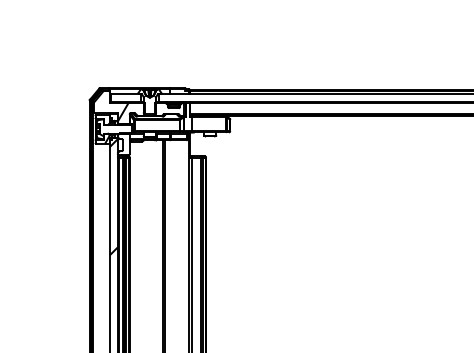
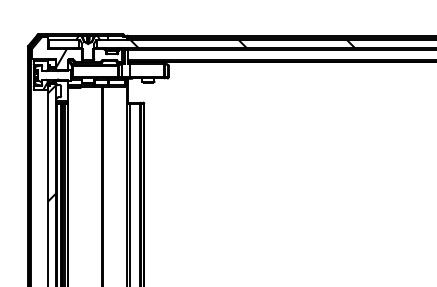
hatch: (304, 98) -> (242, 44), added

